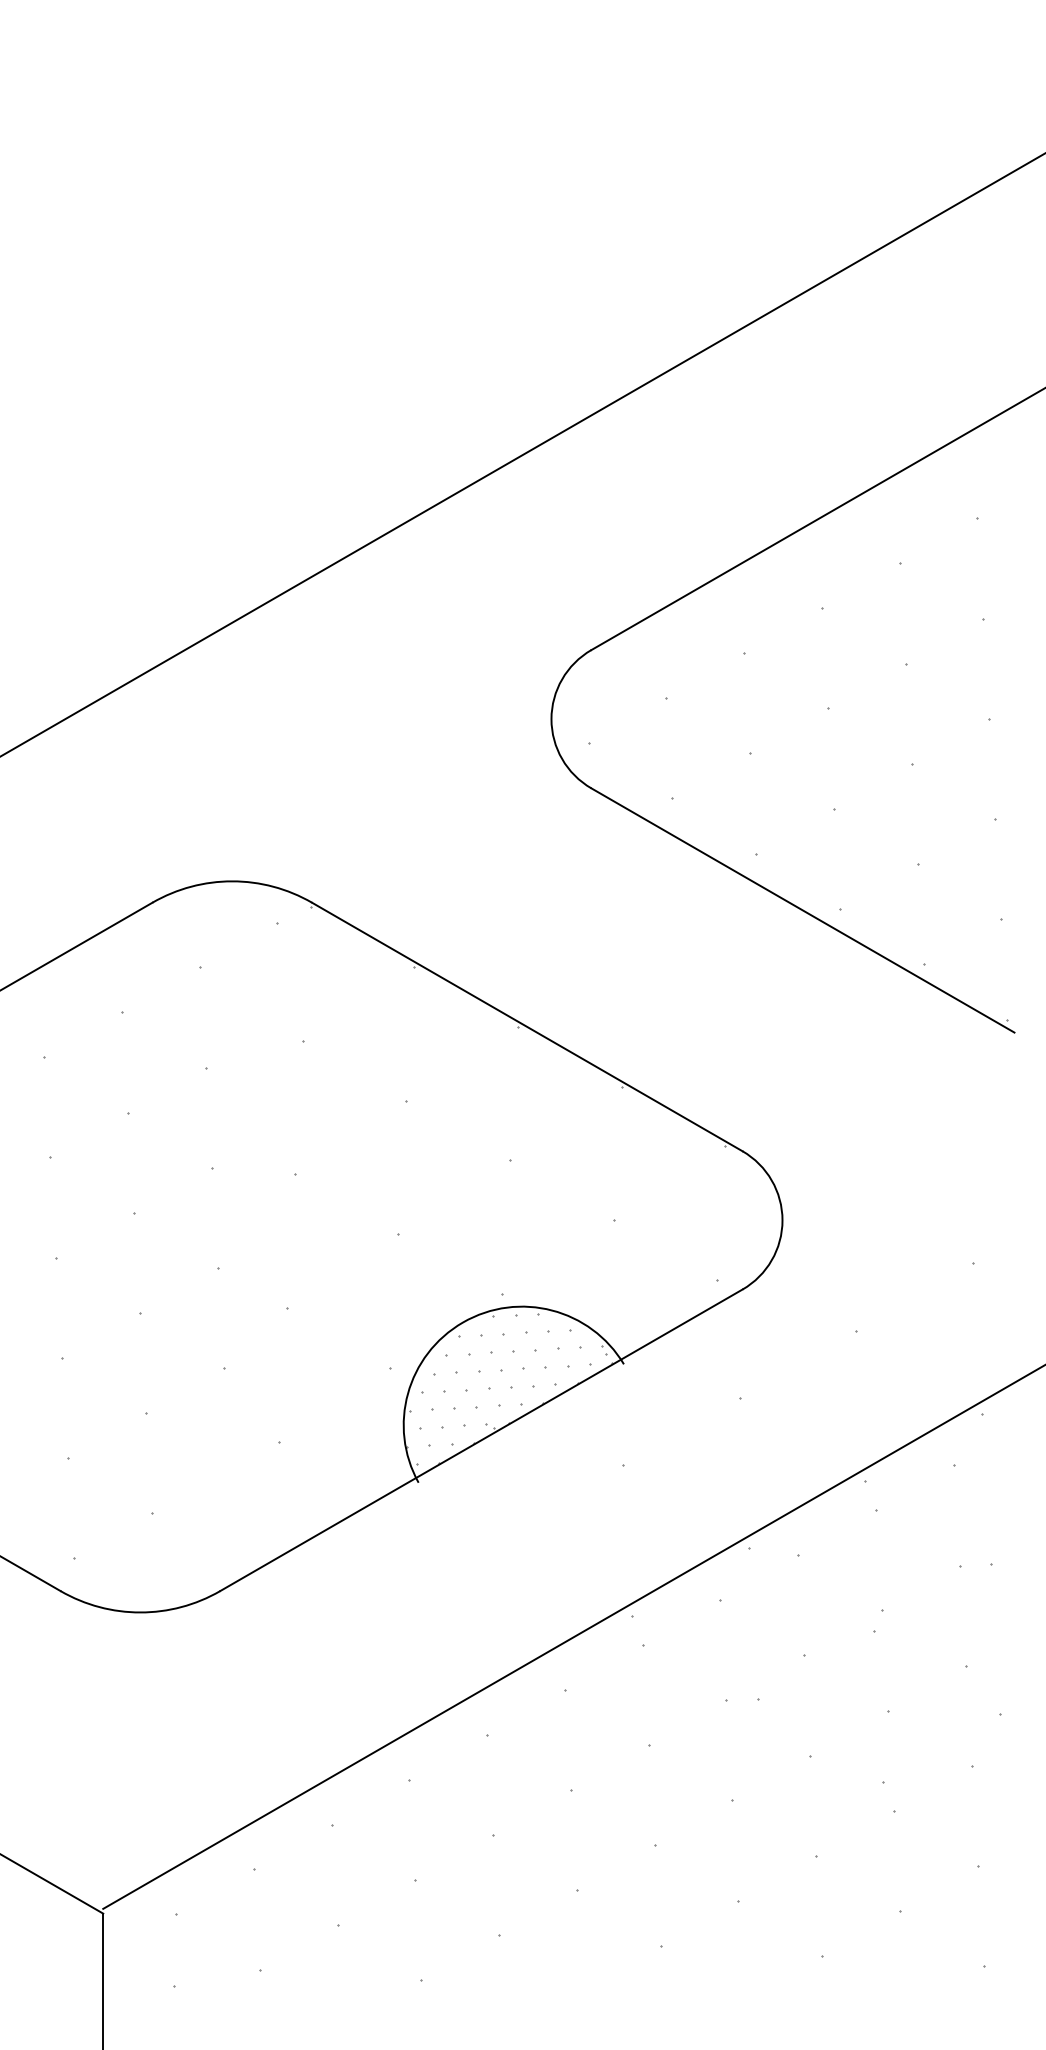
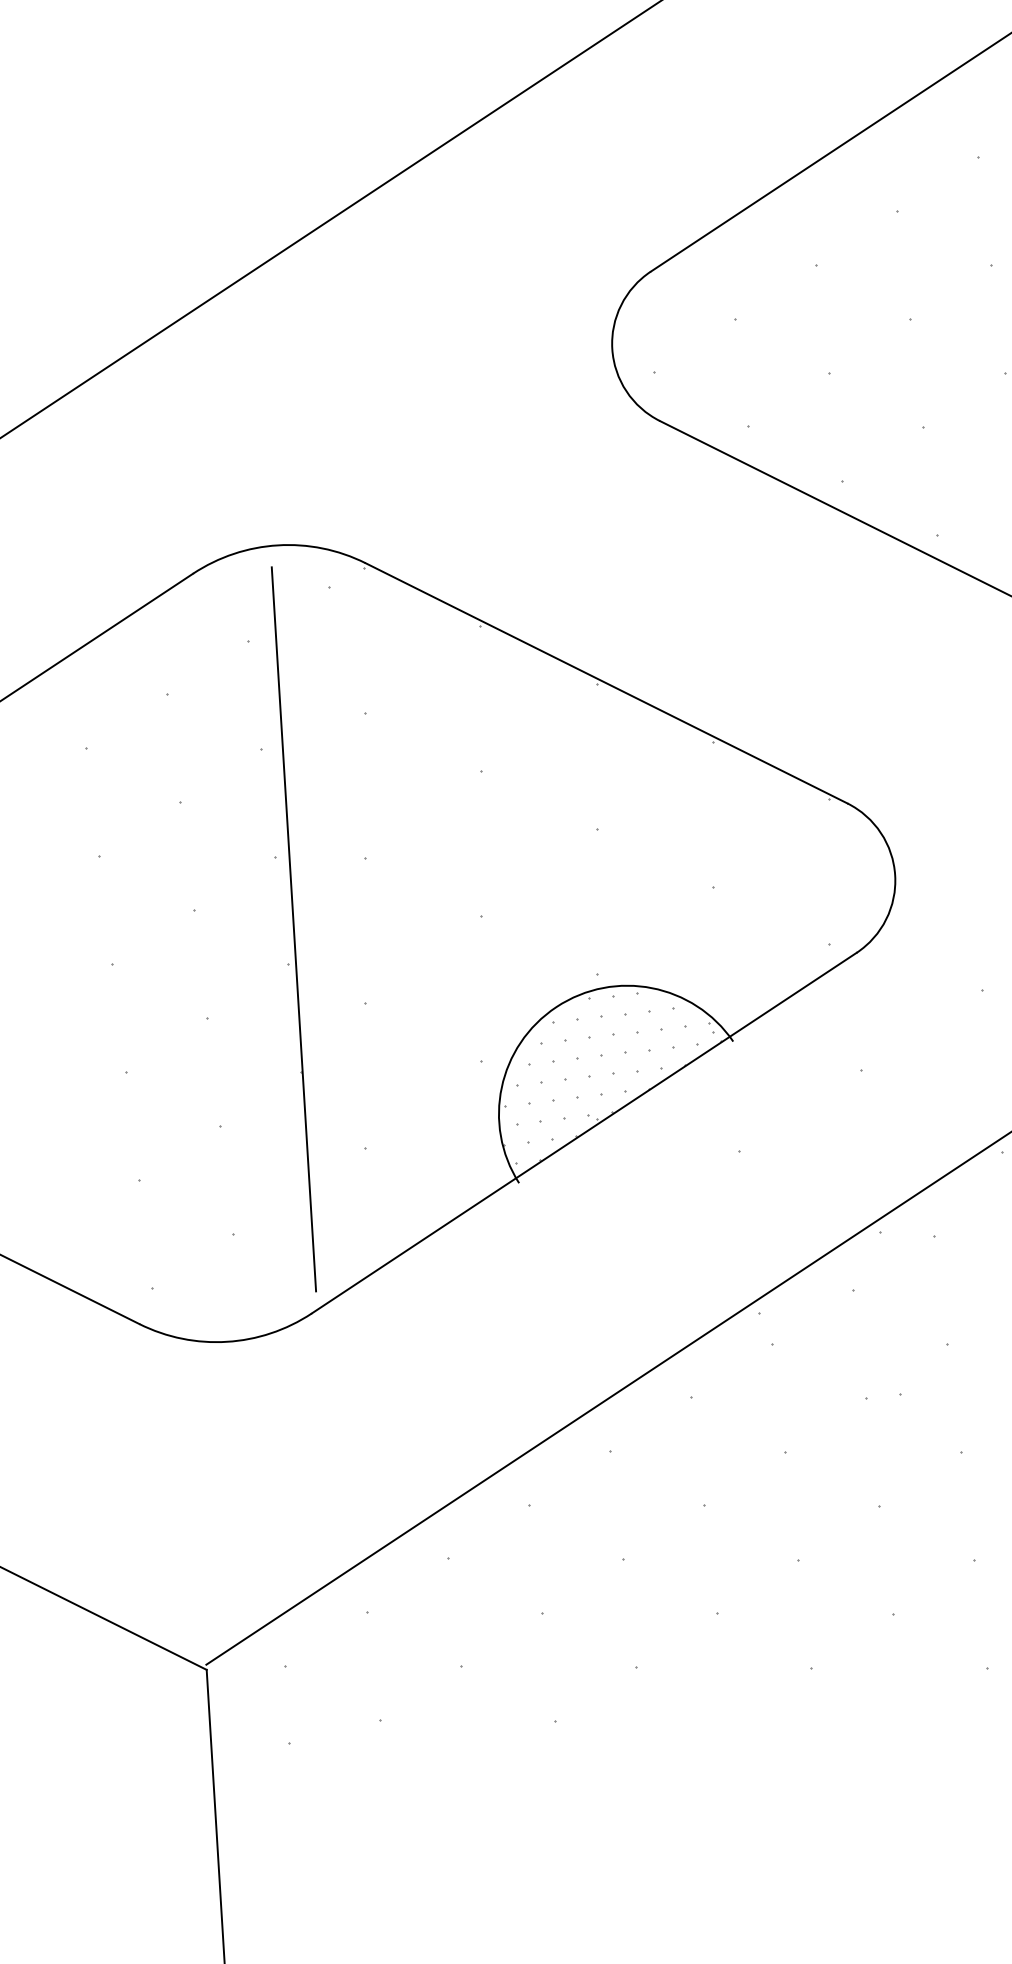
line: (225, 1236) -> (294, 929), added

